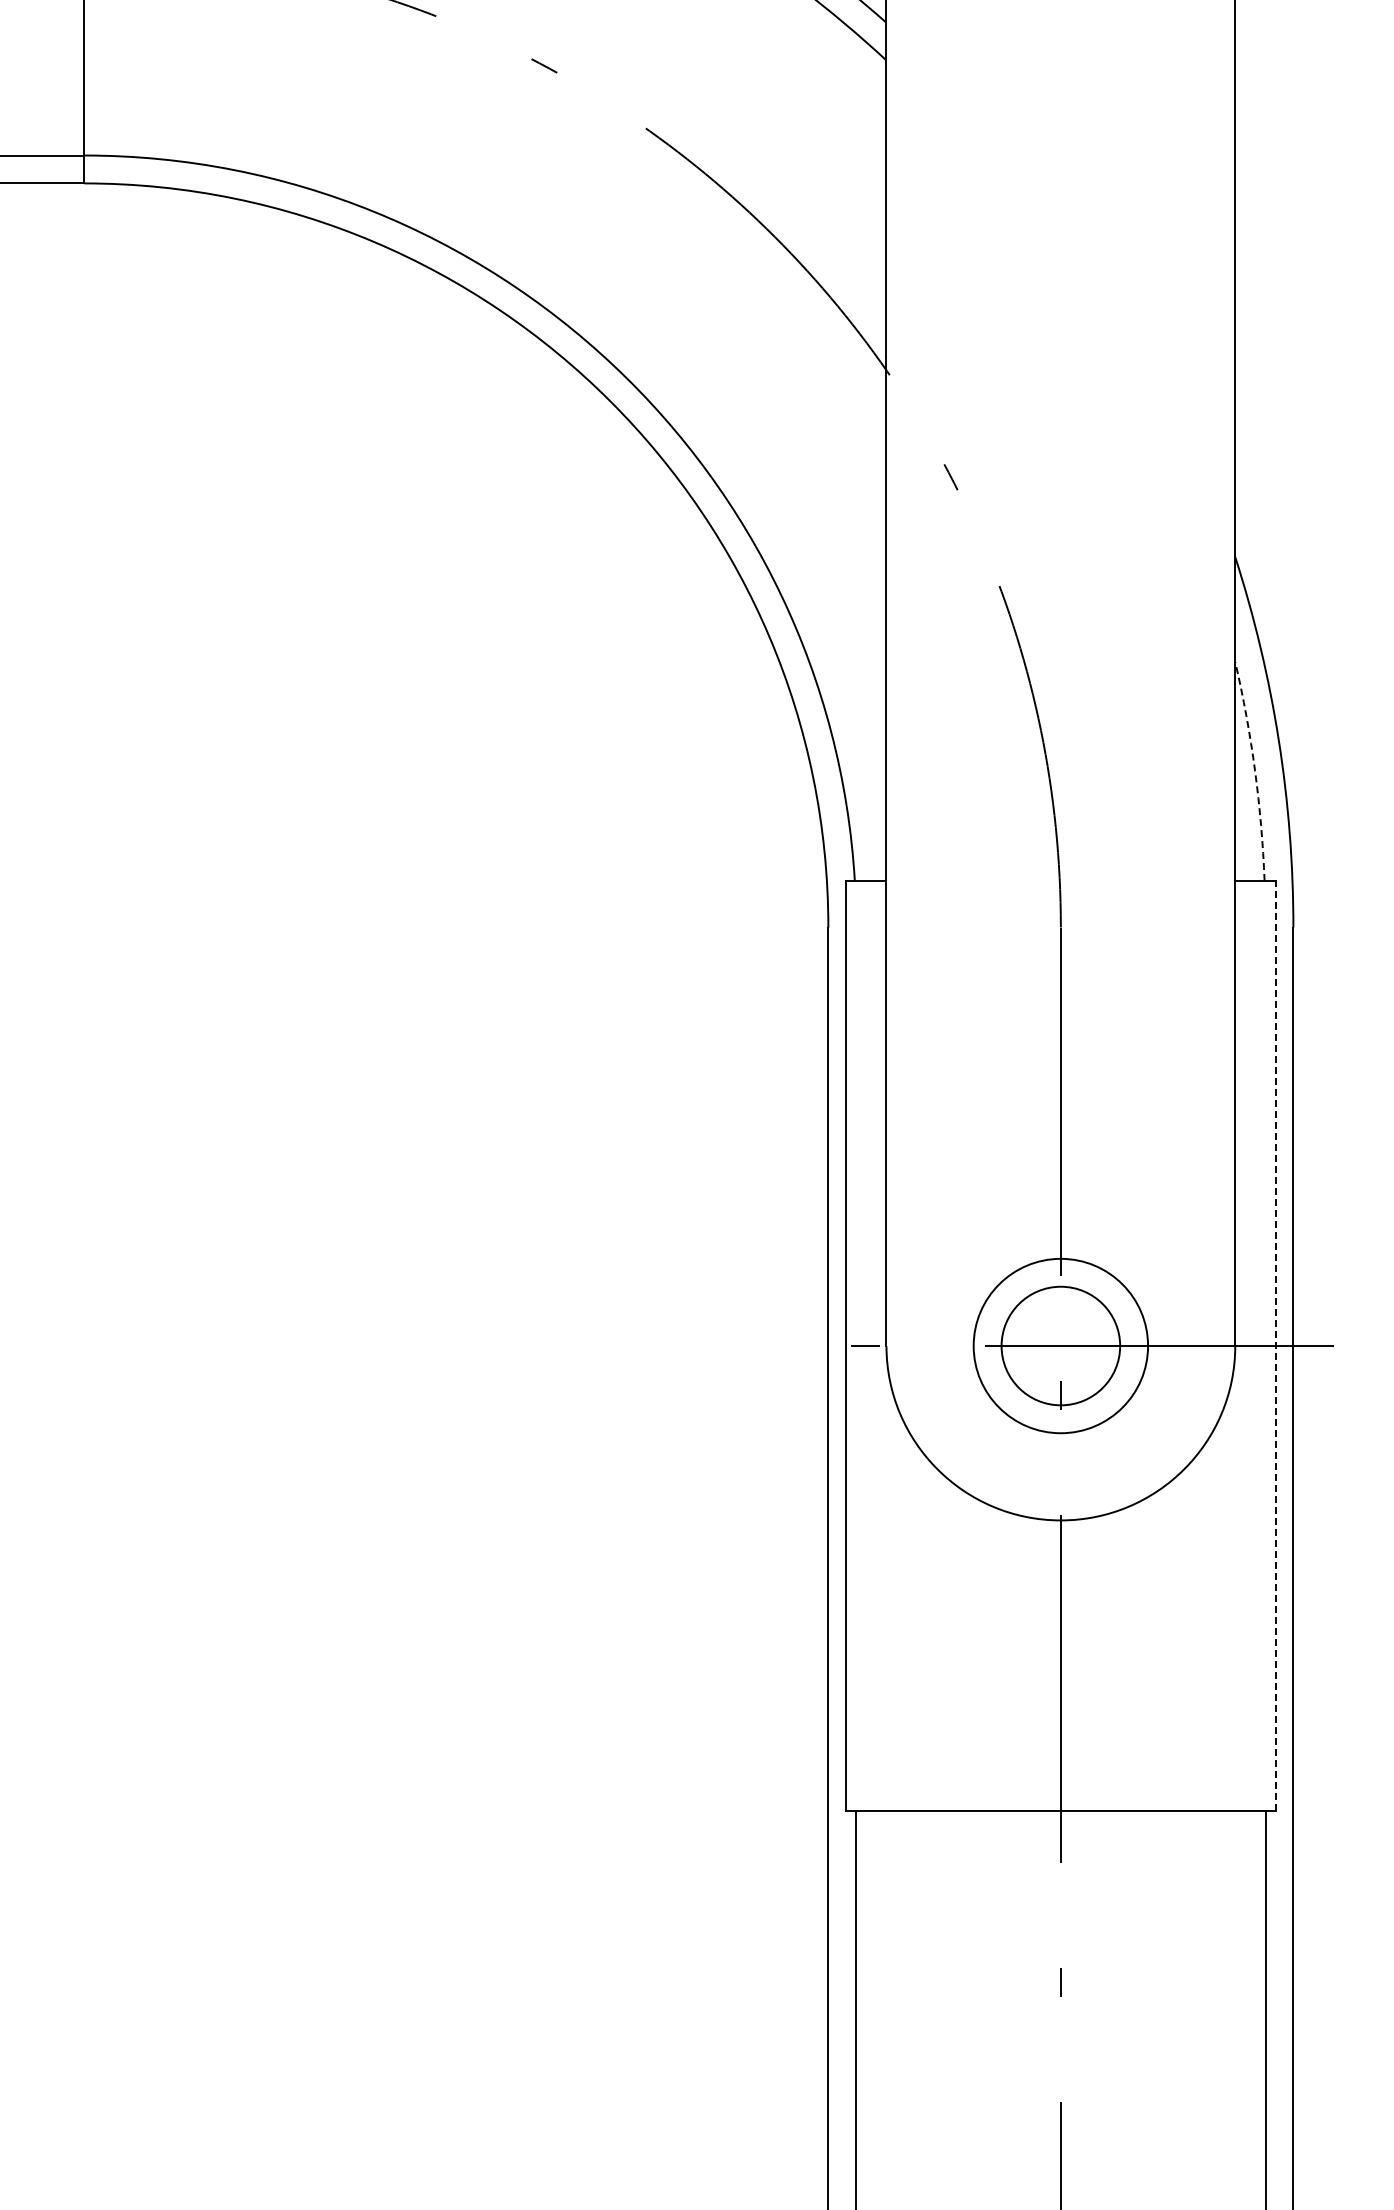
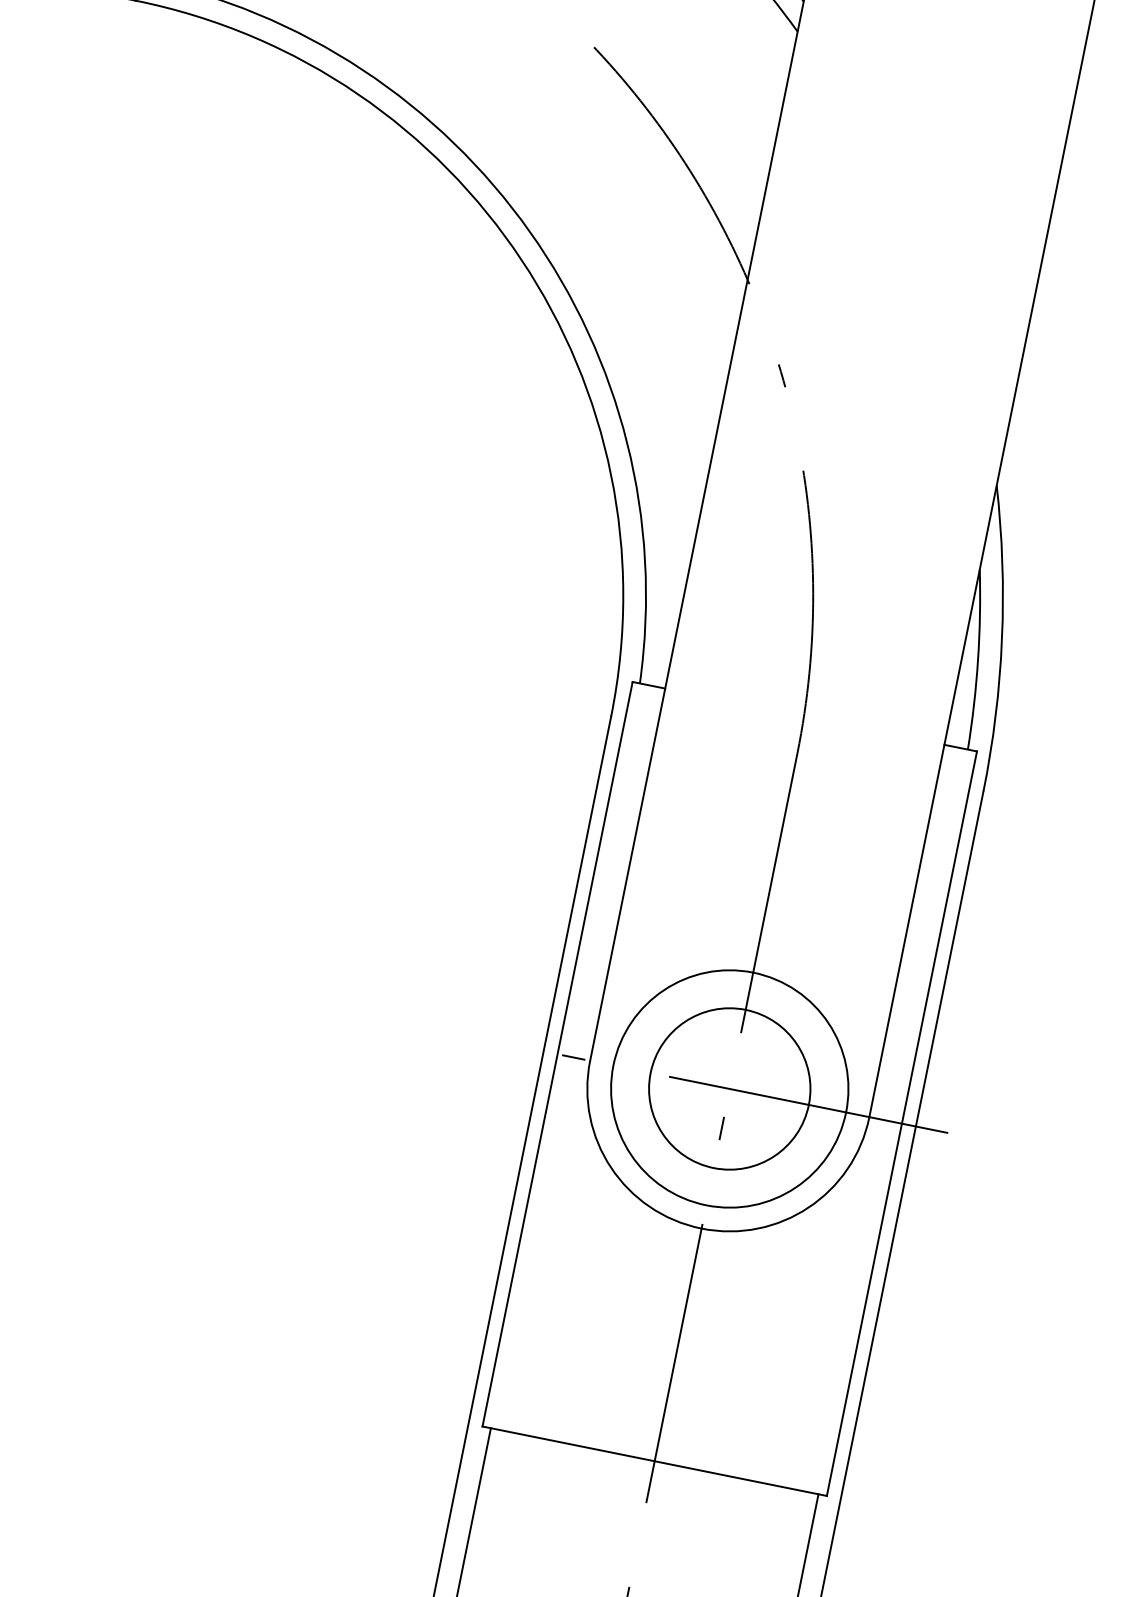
arc: (1255, 770) -> (978, 659), dashed -> solid
circle: (1060, 1345) -> (729, 1088), size x1.67
circle: (1060, 1345) -> (729, 1088), size x1.67
line: (1275, 1345) -> (901, 1123), dashed -> solid

